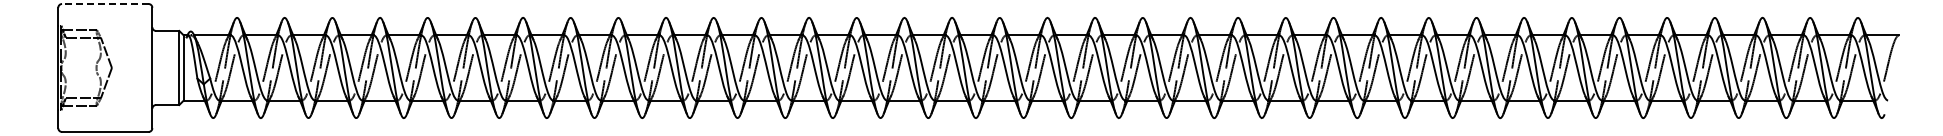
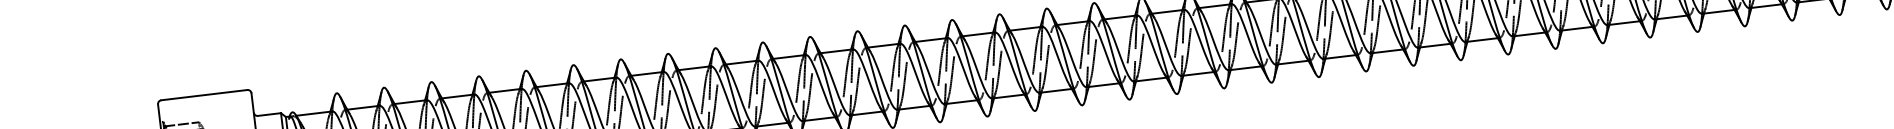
line: (104, 4) -> (203, 95), dashed -> solid

